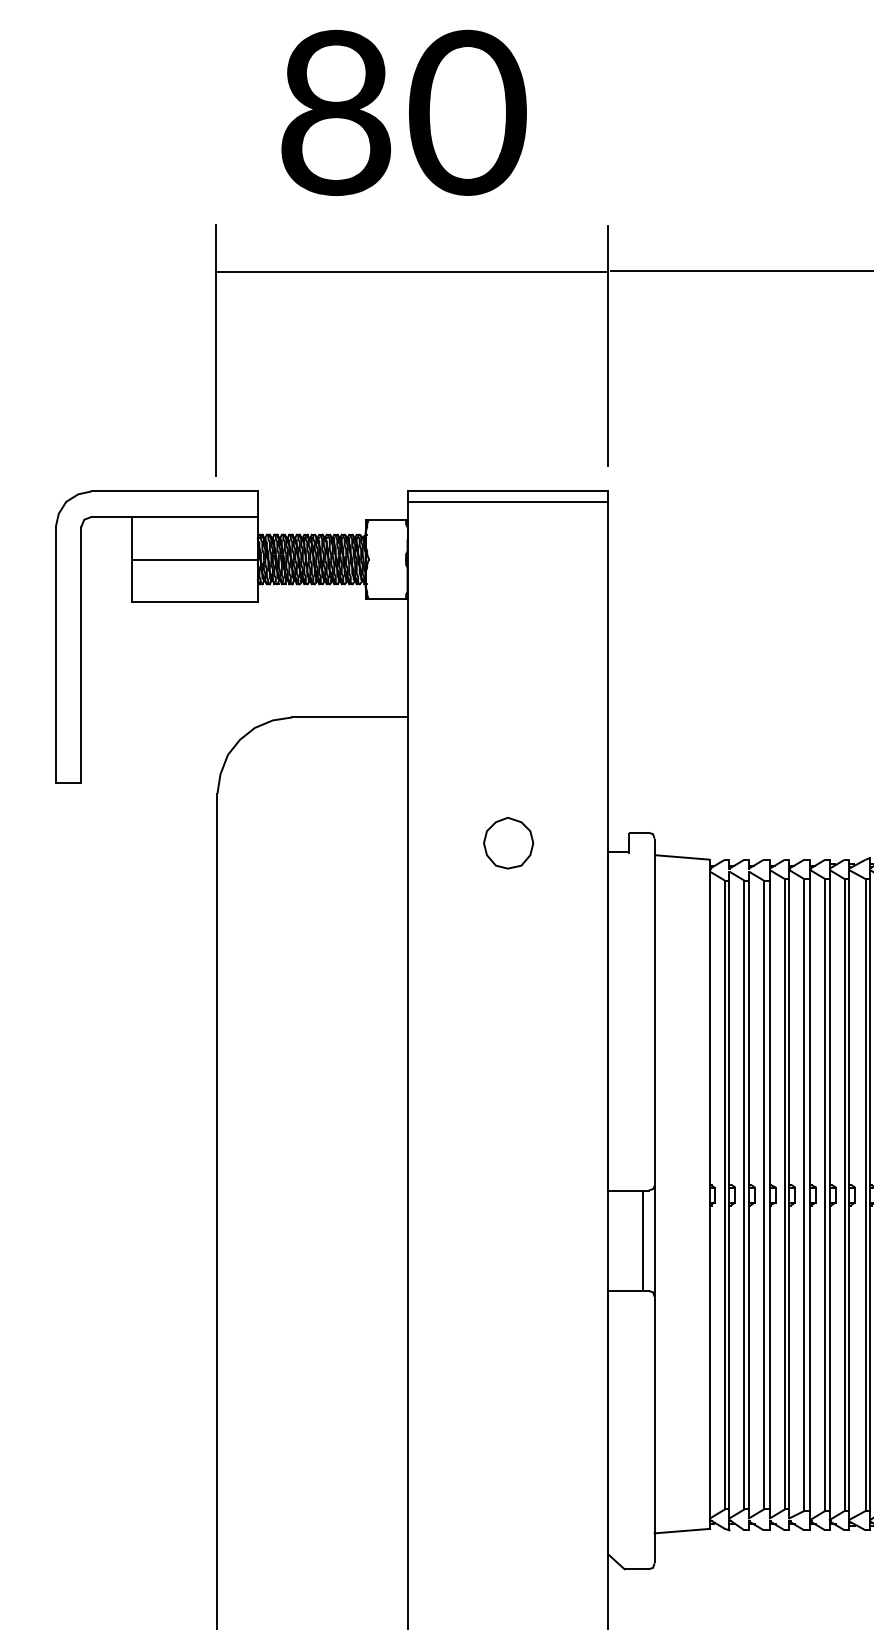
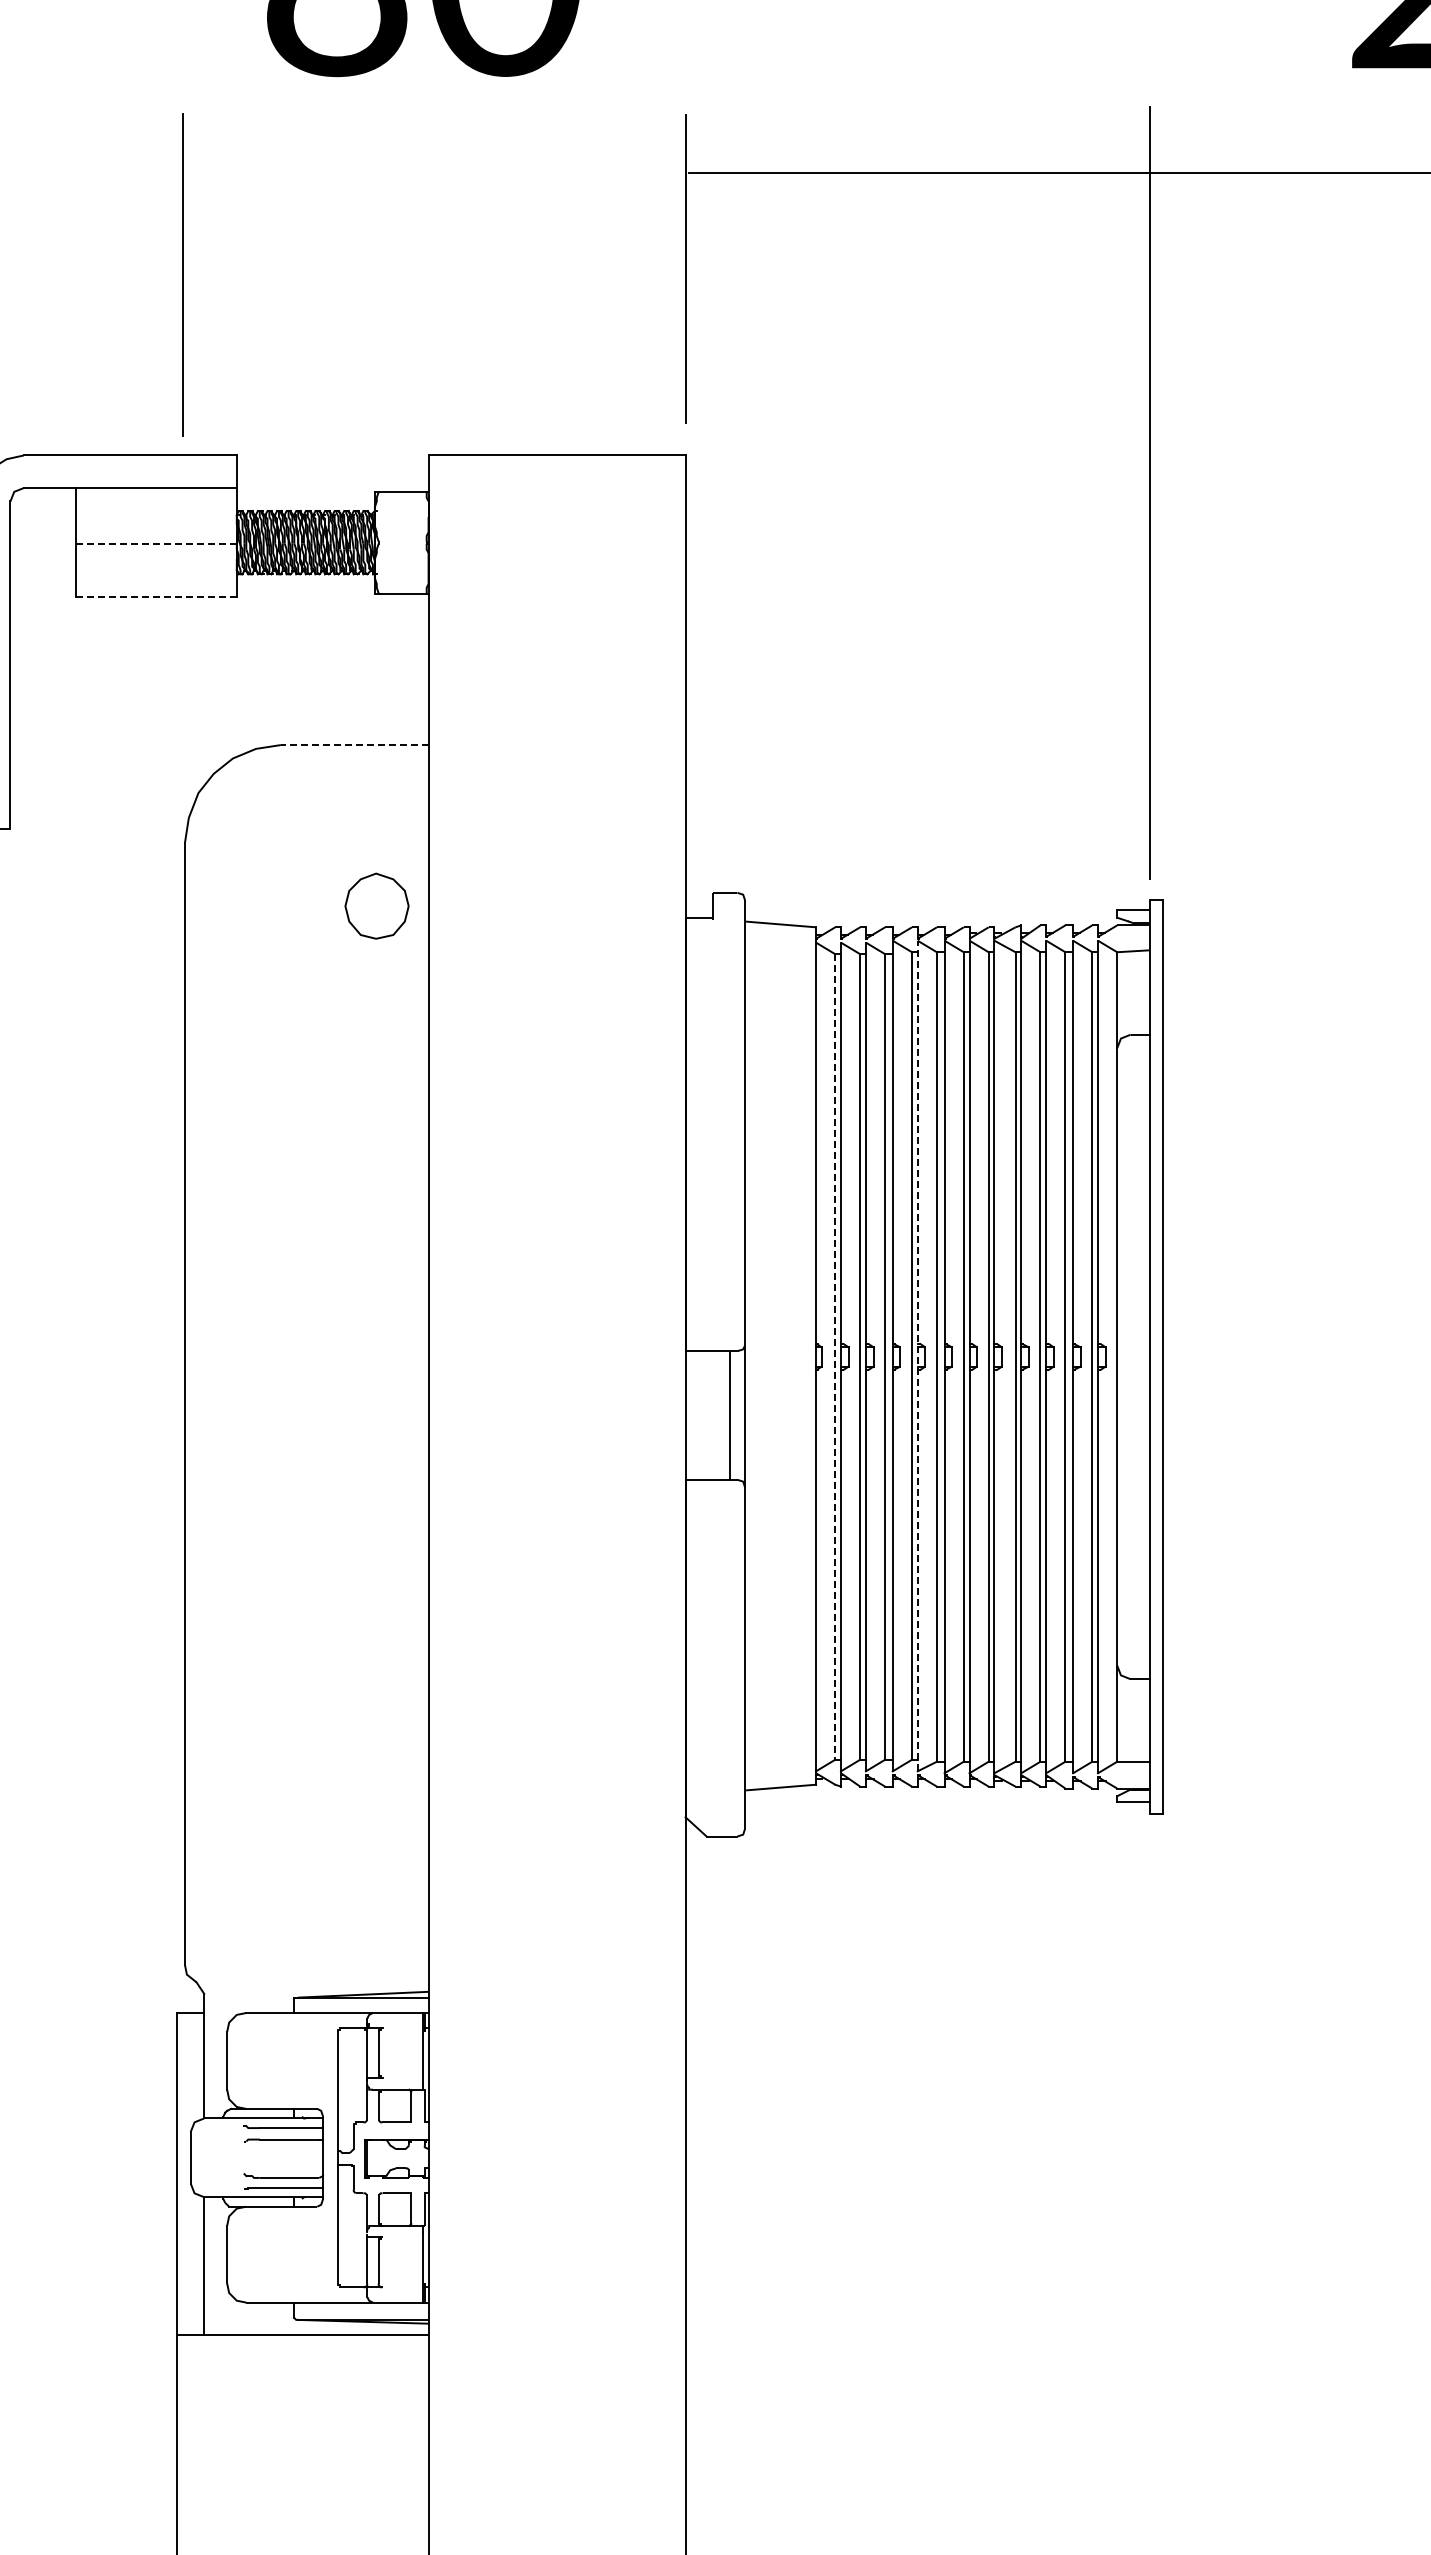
line: (411, 272) -> (433, 174), removed
line: (507, 501) -> (556, 468), removed
line: (195, 560) -> (156, 543), solid -> dashed
line: (195, 602) -> (156, 597), solid -> dashed
line: (349, 717) -> (354, 745), solid -> dashed
part: (508, 842) -> (376, 905), moved
line: (789, 1193) -> (917, 1355), solid -> dashed
line: (725, 1194) -> (835, 1356), solid -> dashed

